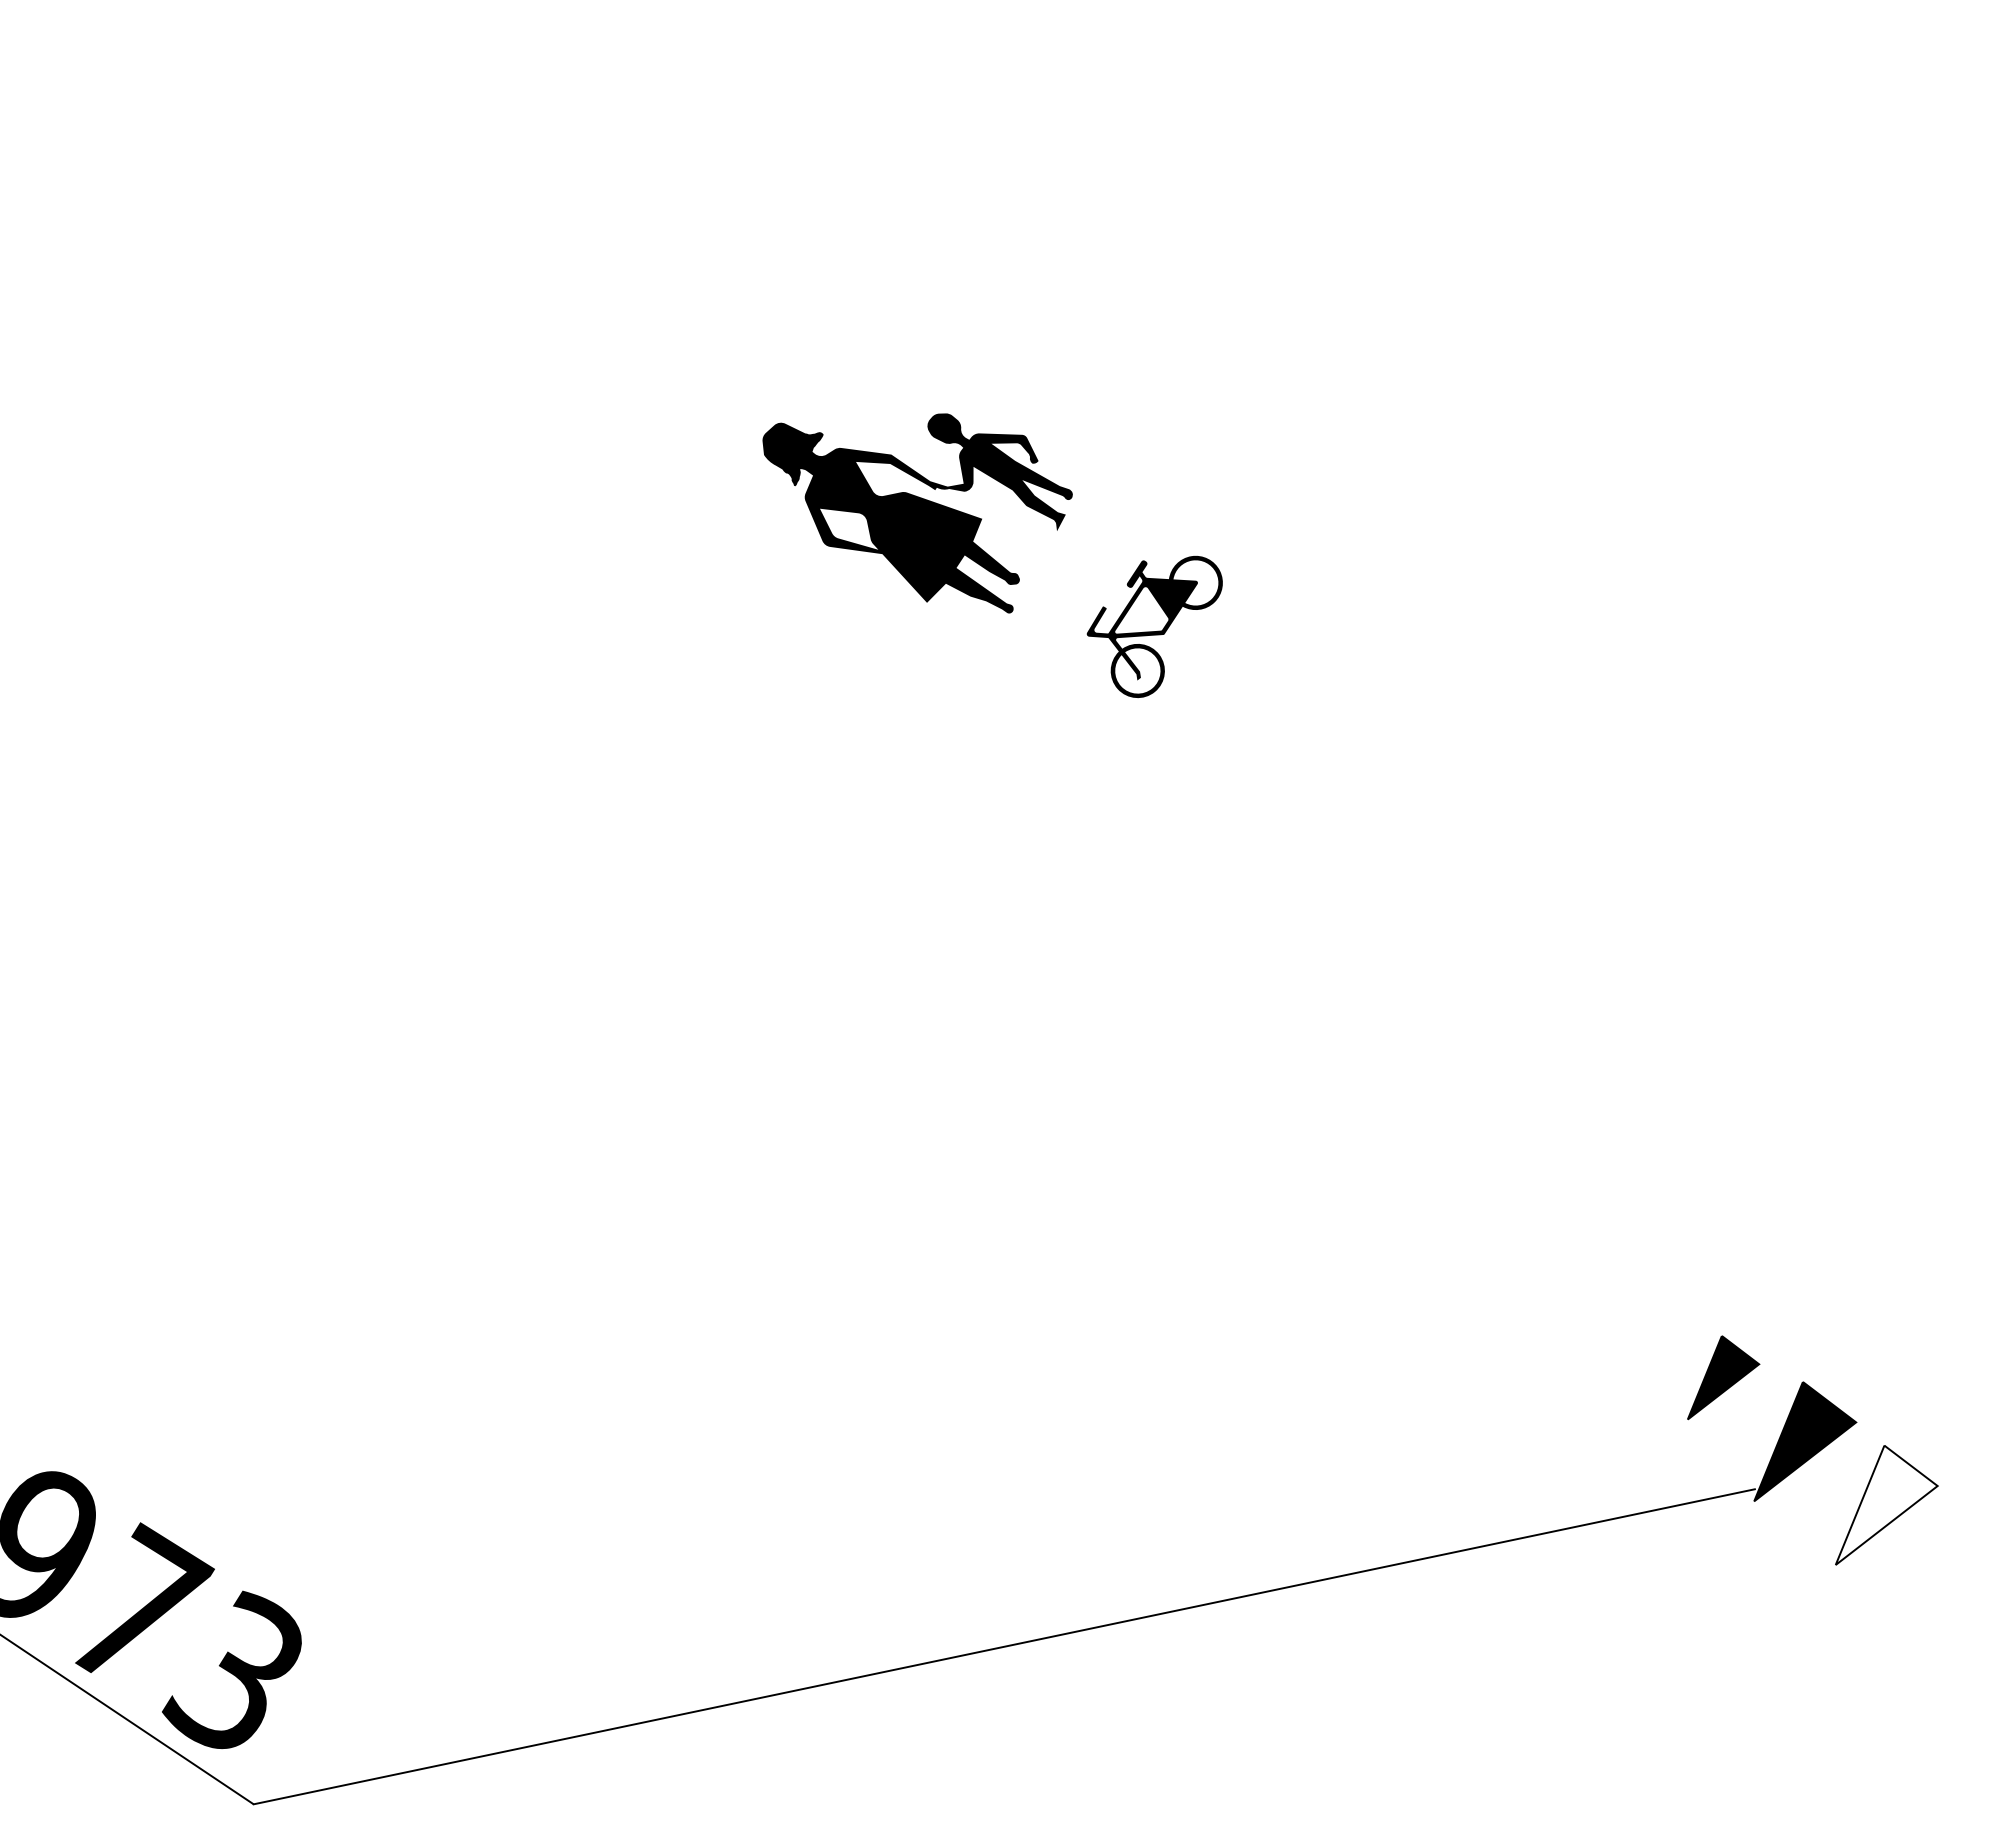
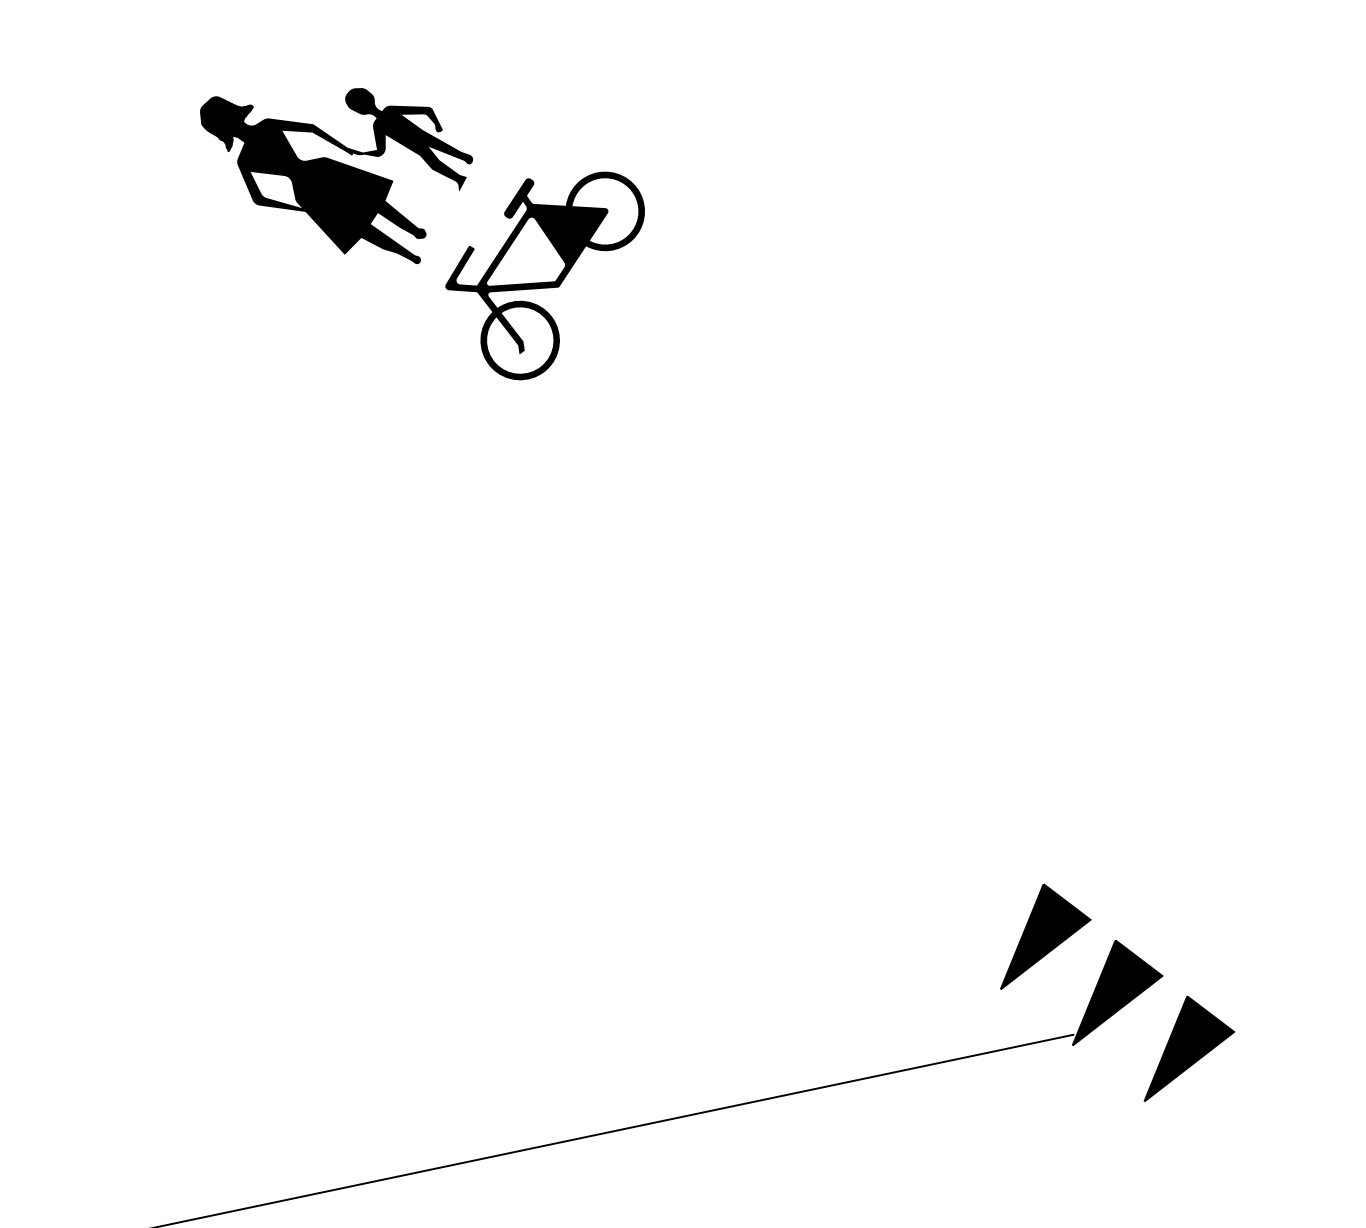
part: (1154, 626) -> (544, 275), size x1.67
part: (1723, 1377) -> (1045, 936), size x1.43
fill: (1886, 1505) -> (1189, 1049), added

